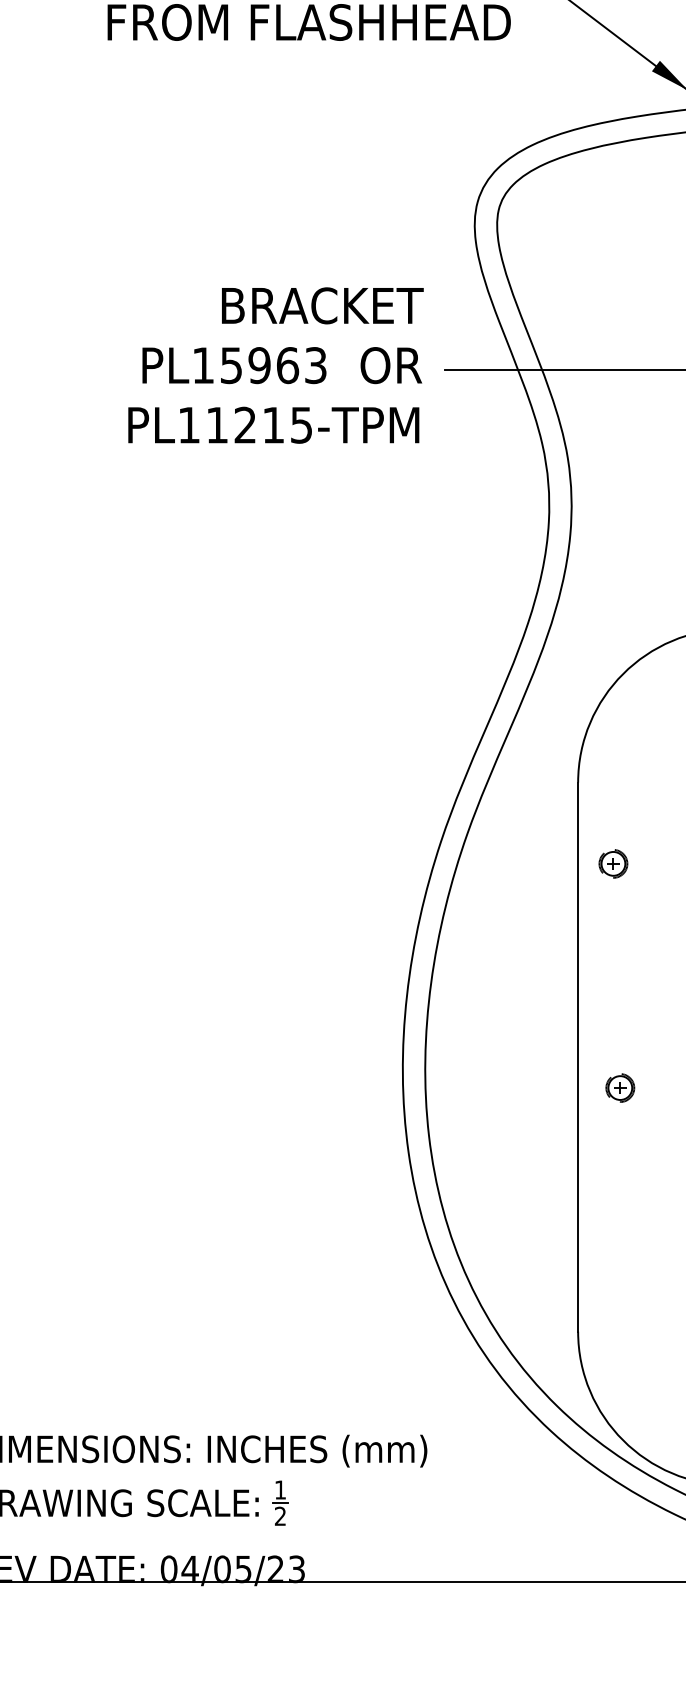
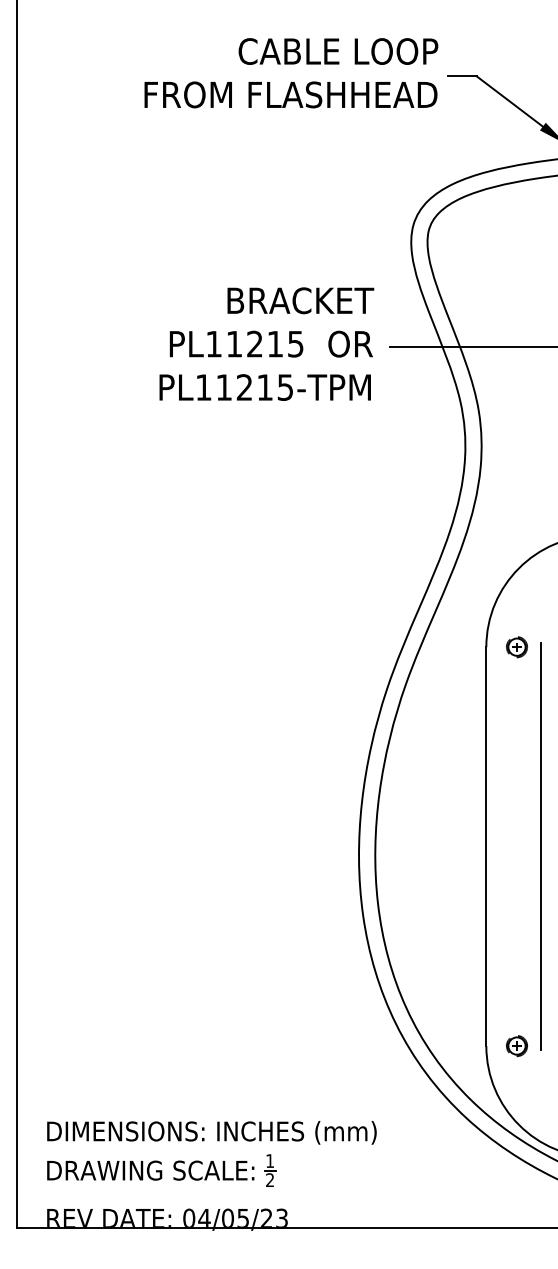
text: (272, 364) -> (264, 343), PL15963 -> PL11215
part: (612, 864) -> (516, 647), moved
line: (654, 1057) -> (541, 846), added
part: (619, 1088) -> (516, 1046), moved

